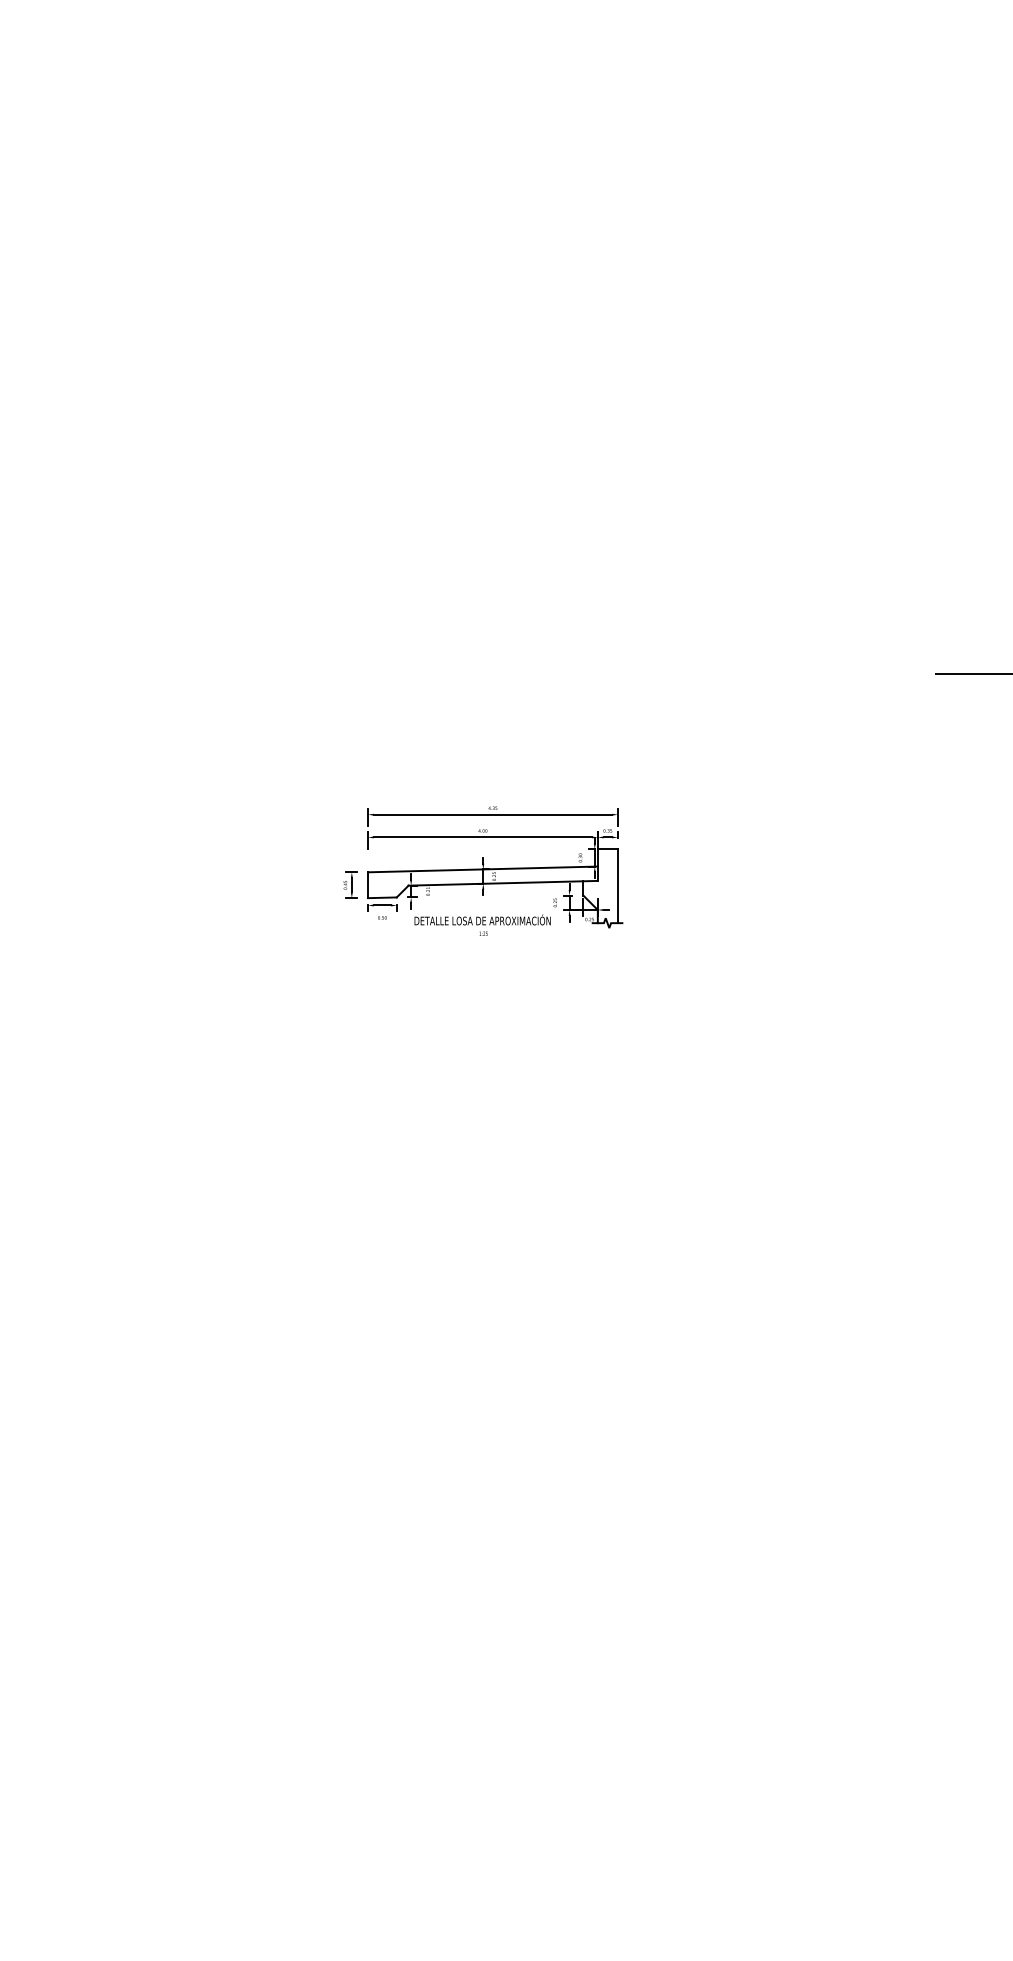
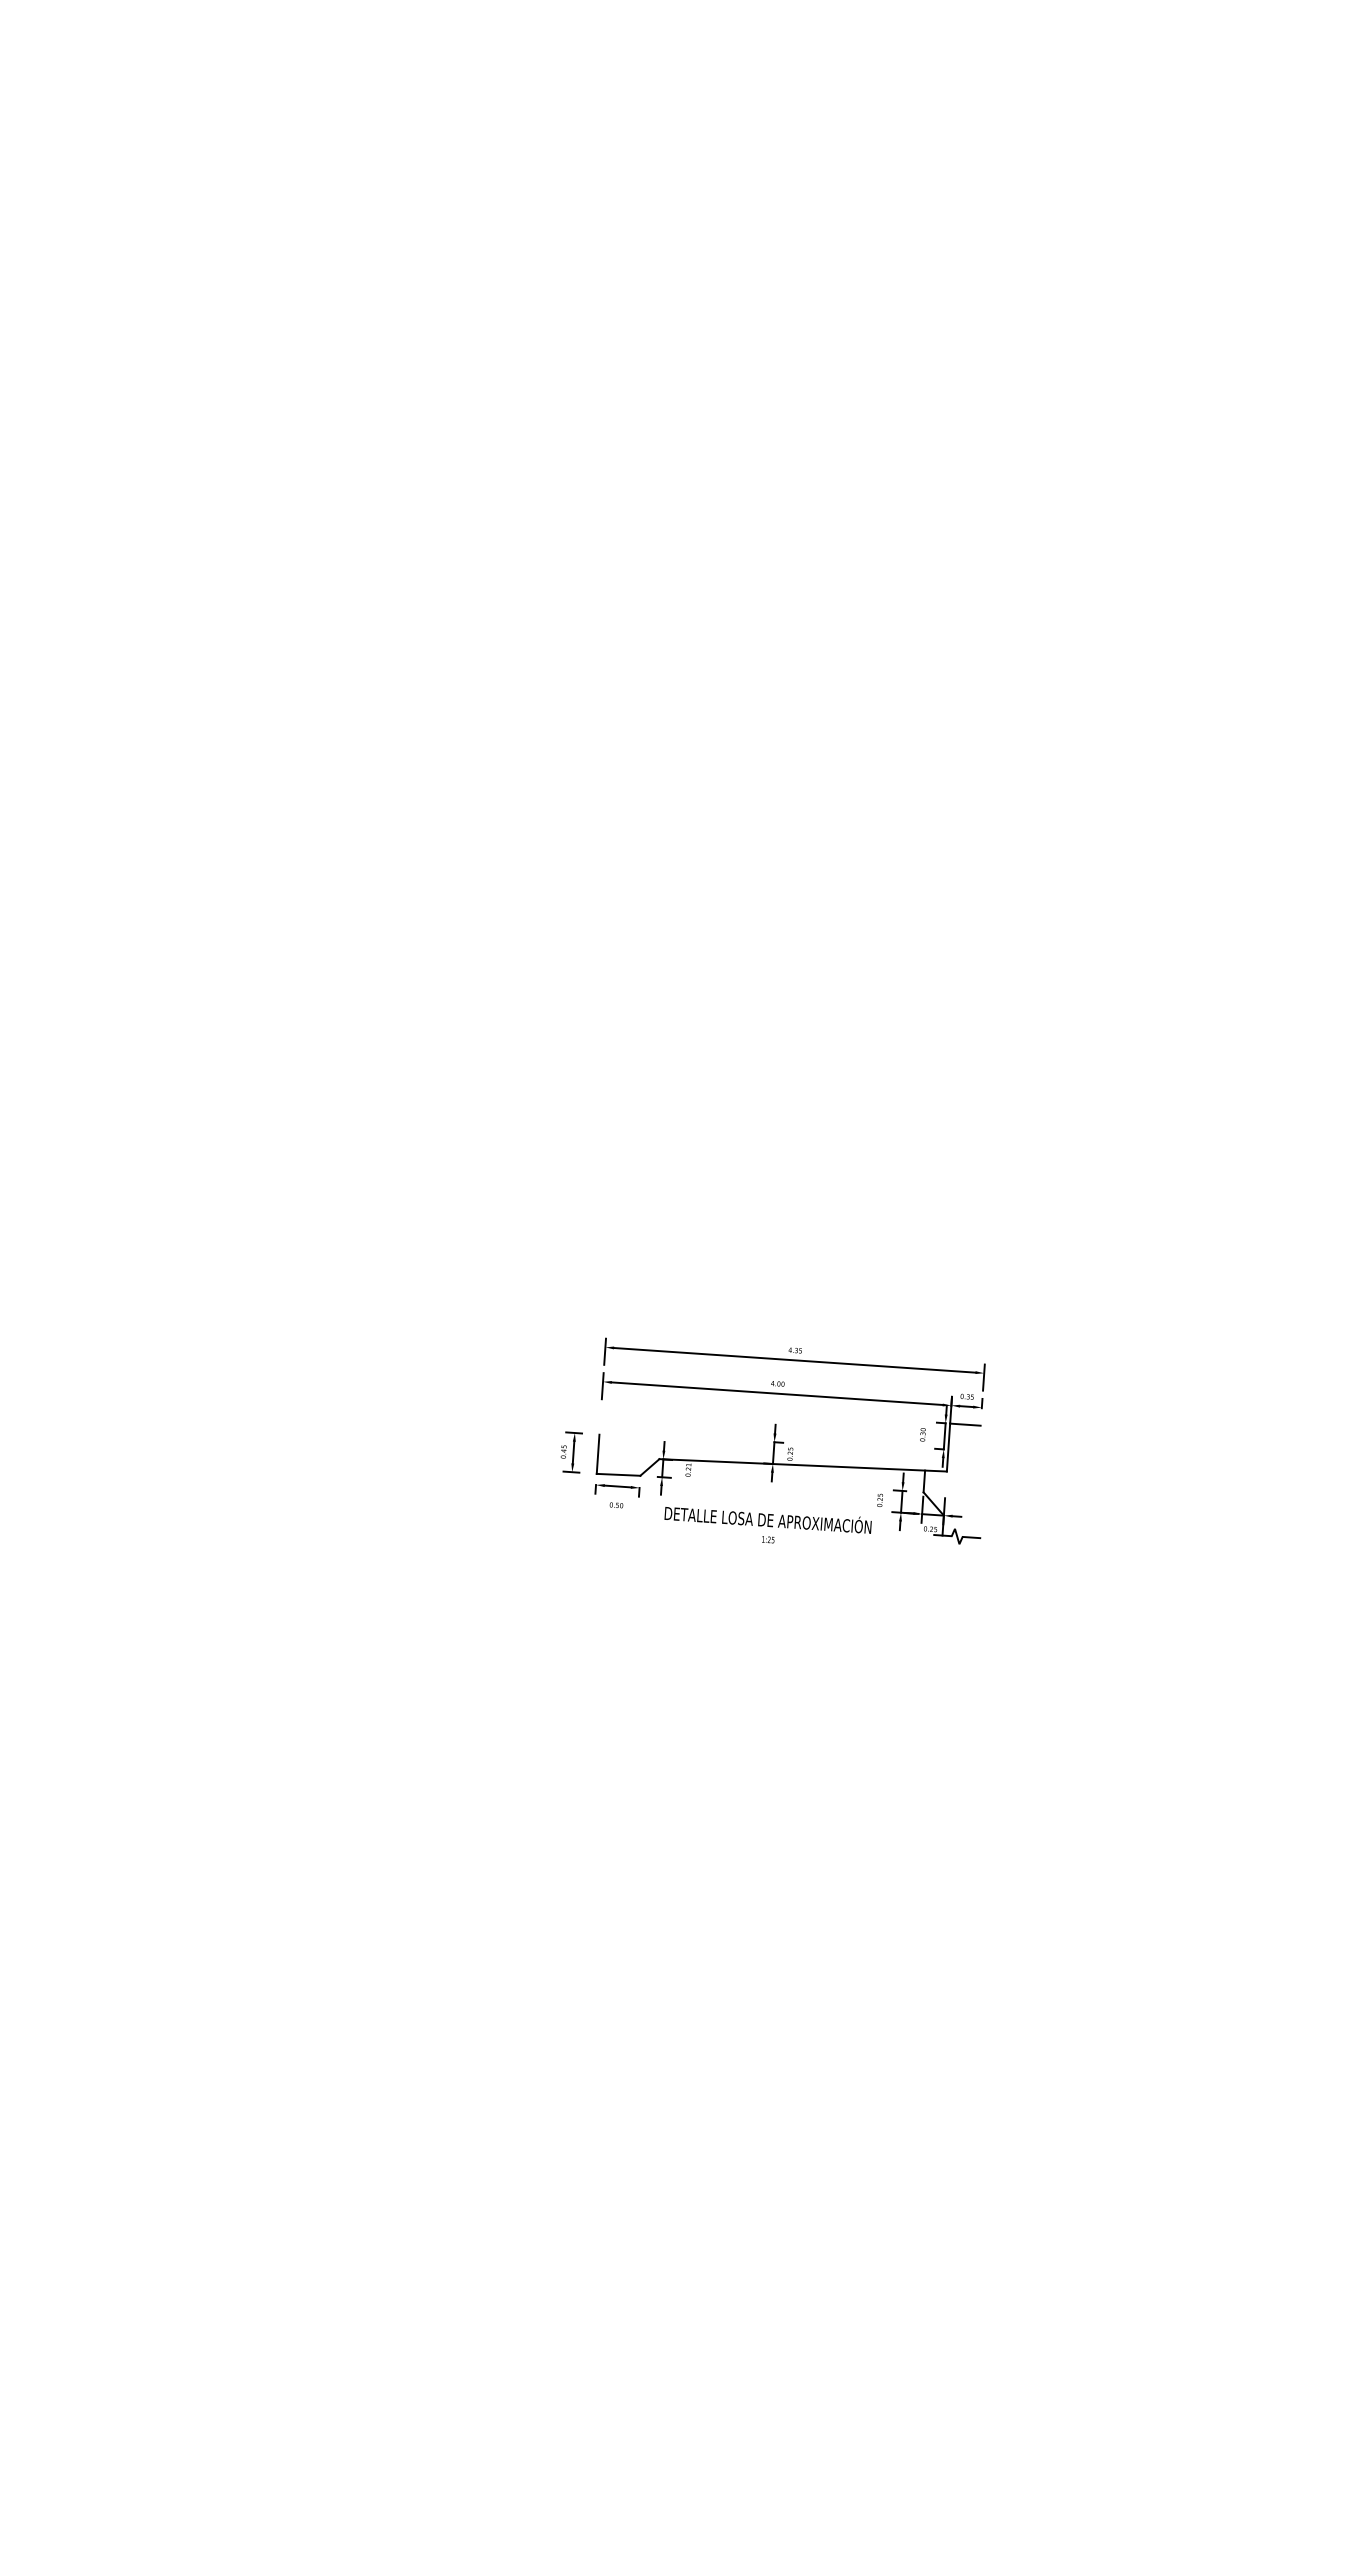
line: (482, 869) -> (773, 1442), removed
line: (617, 886) -> (976, 1482), removed

